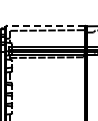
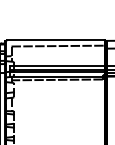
line: (45, 25) -> (55, 39), dashed -> solid

